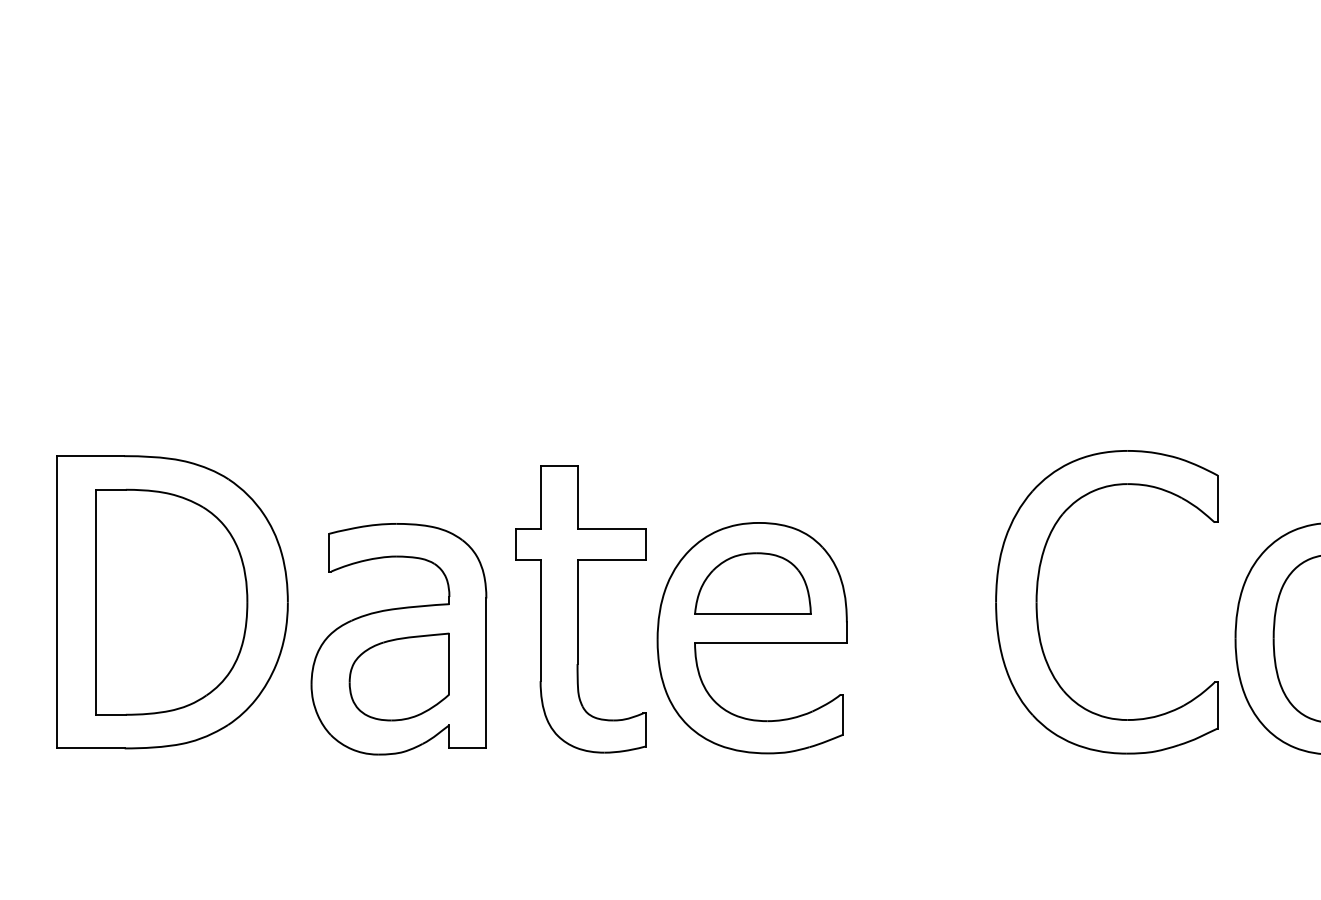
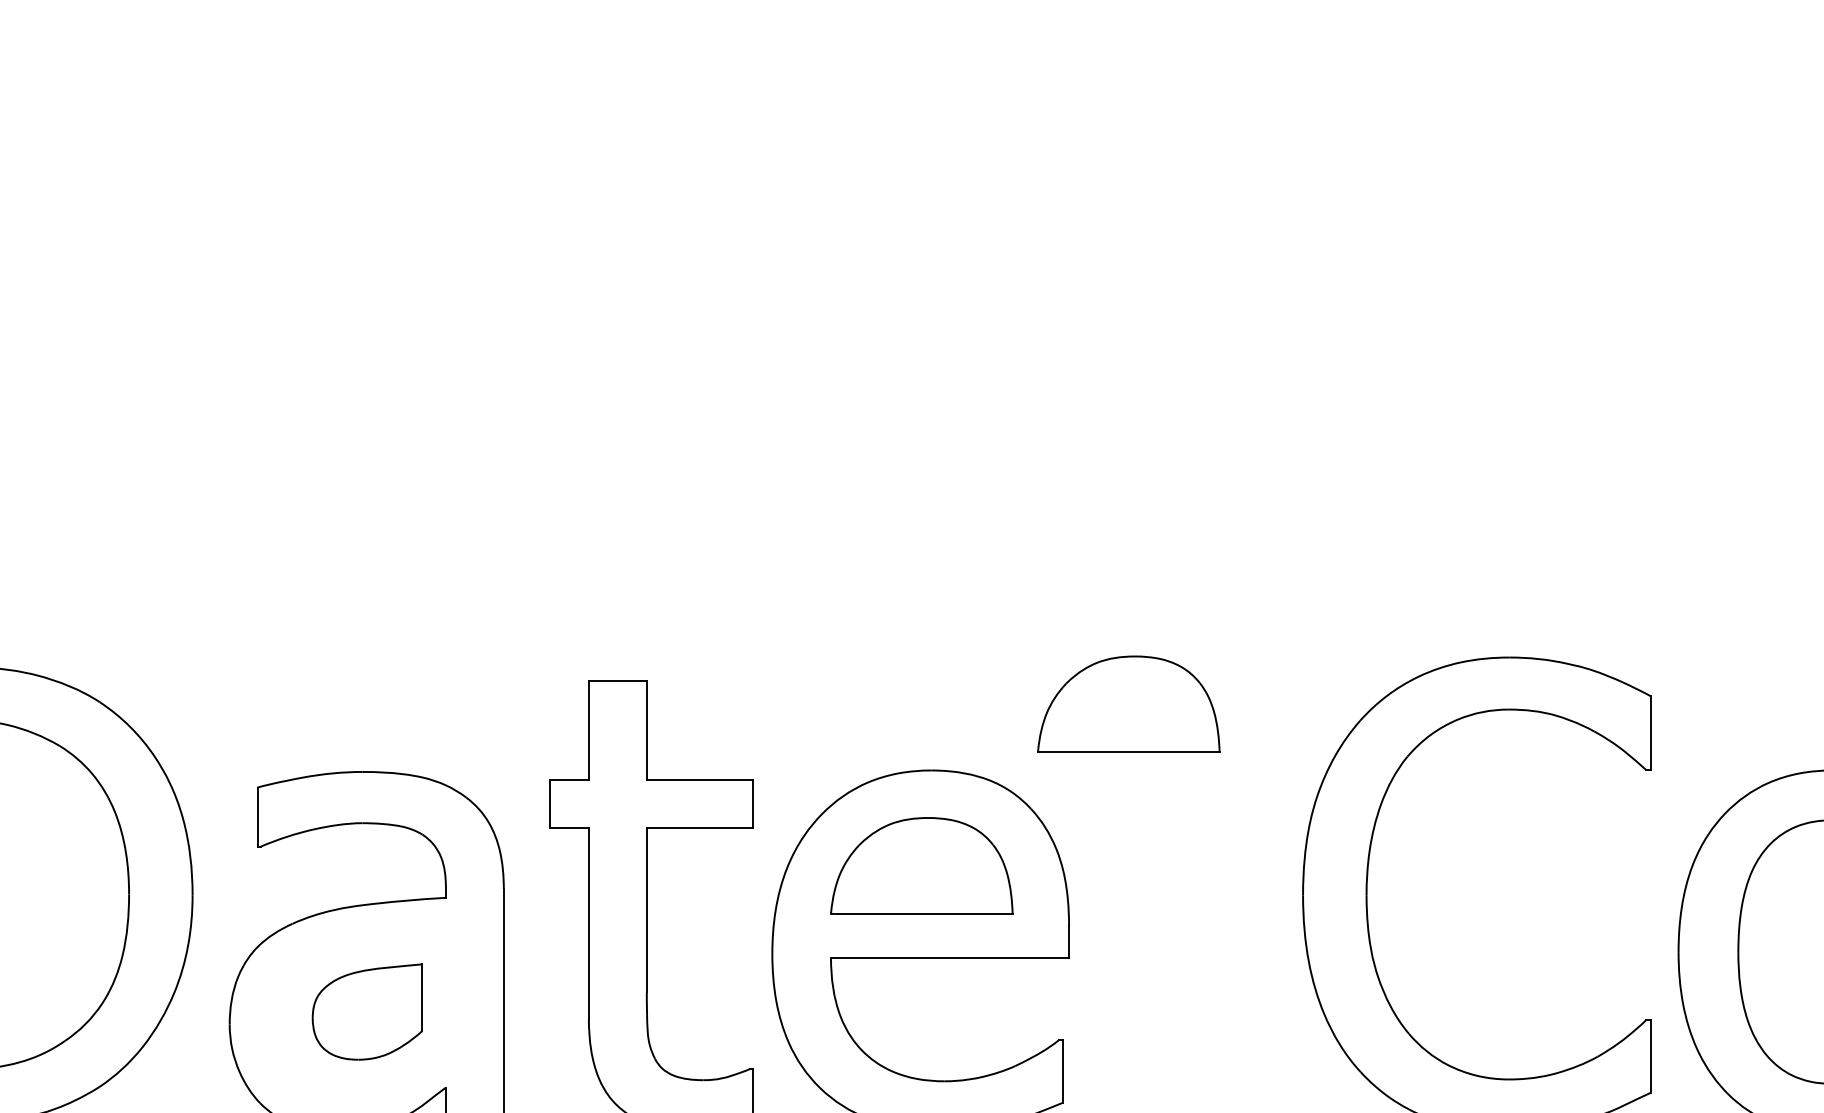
part: (884, 480) -> (1128, 703), added
part: (398, 676) -> (366, 1011), size x0.7

